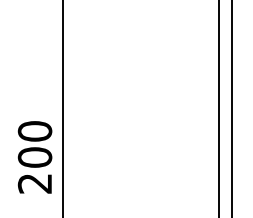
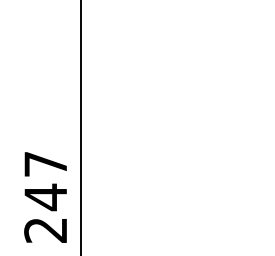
text: (34, 144) -> (45, 180), 200 -> 247

